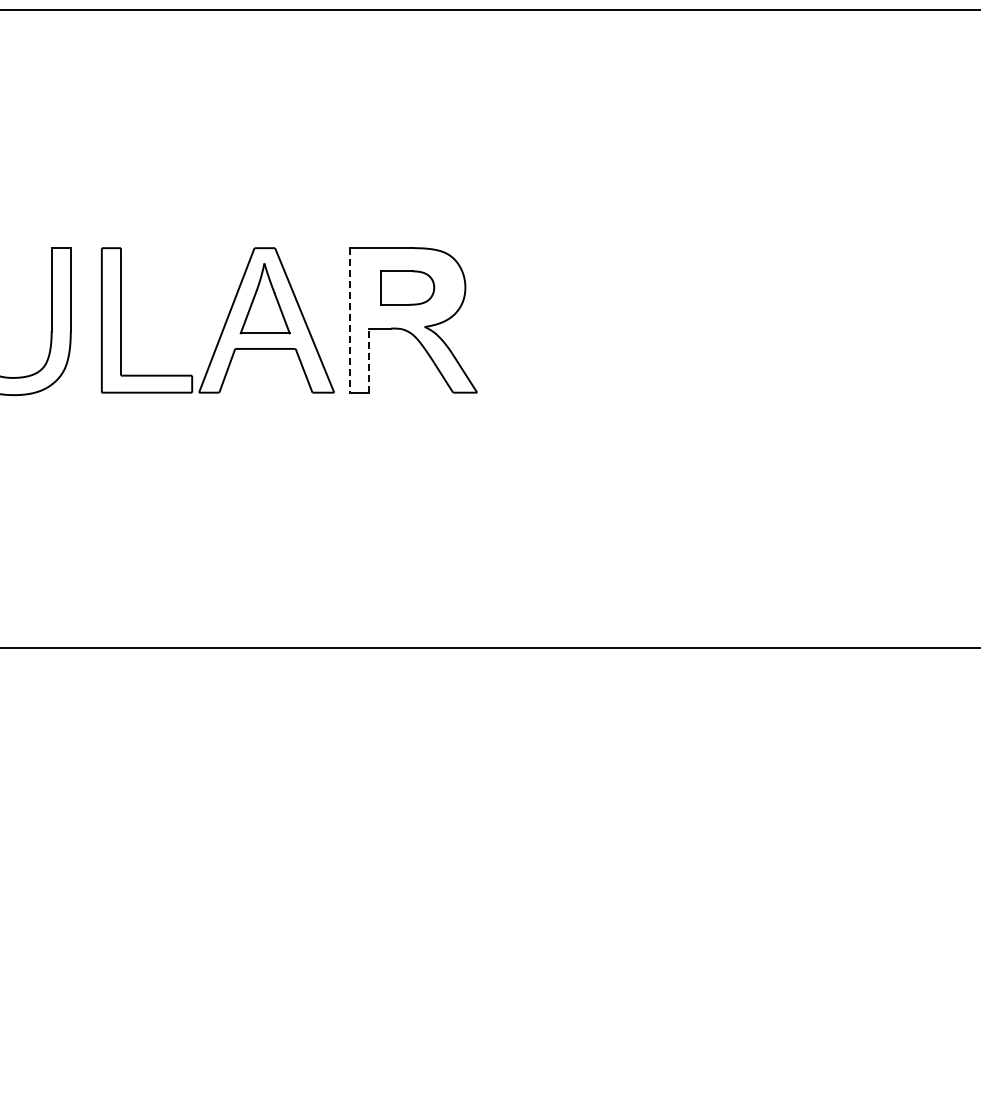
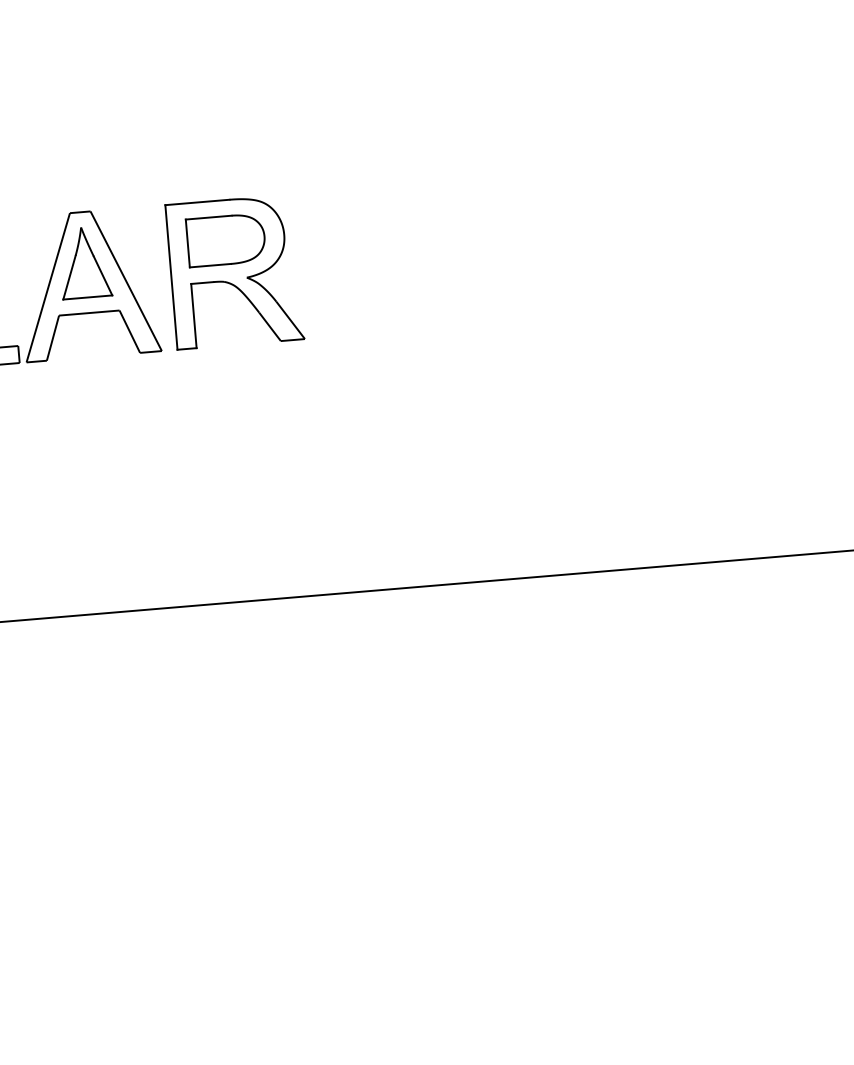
part: (407, 287) -> (226, 239), size x1.43
line: (349, 320) -> (171, 277), dashed -> solid
line: (368, 360) -> (193, 315), dashed -> solid

